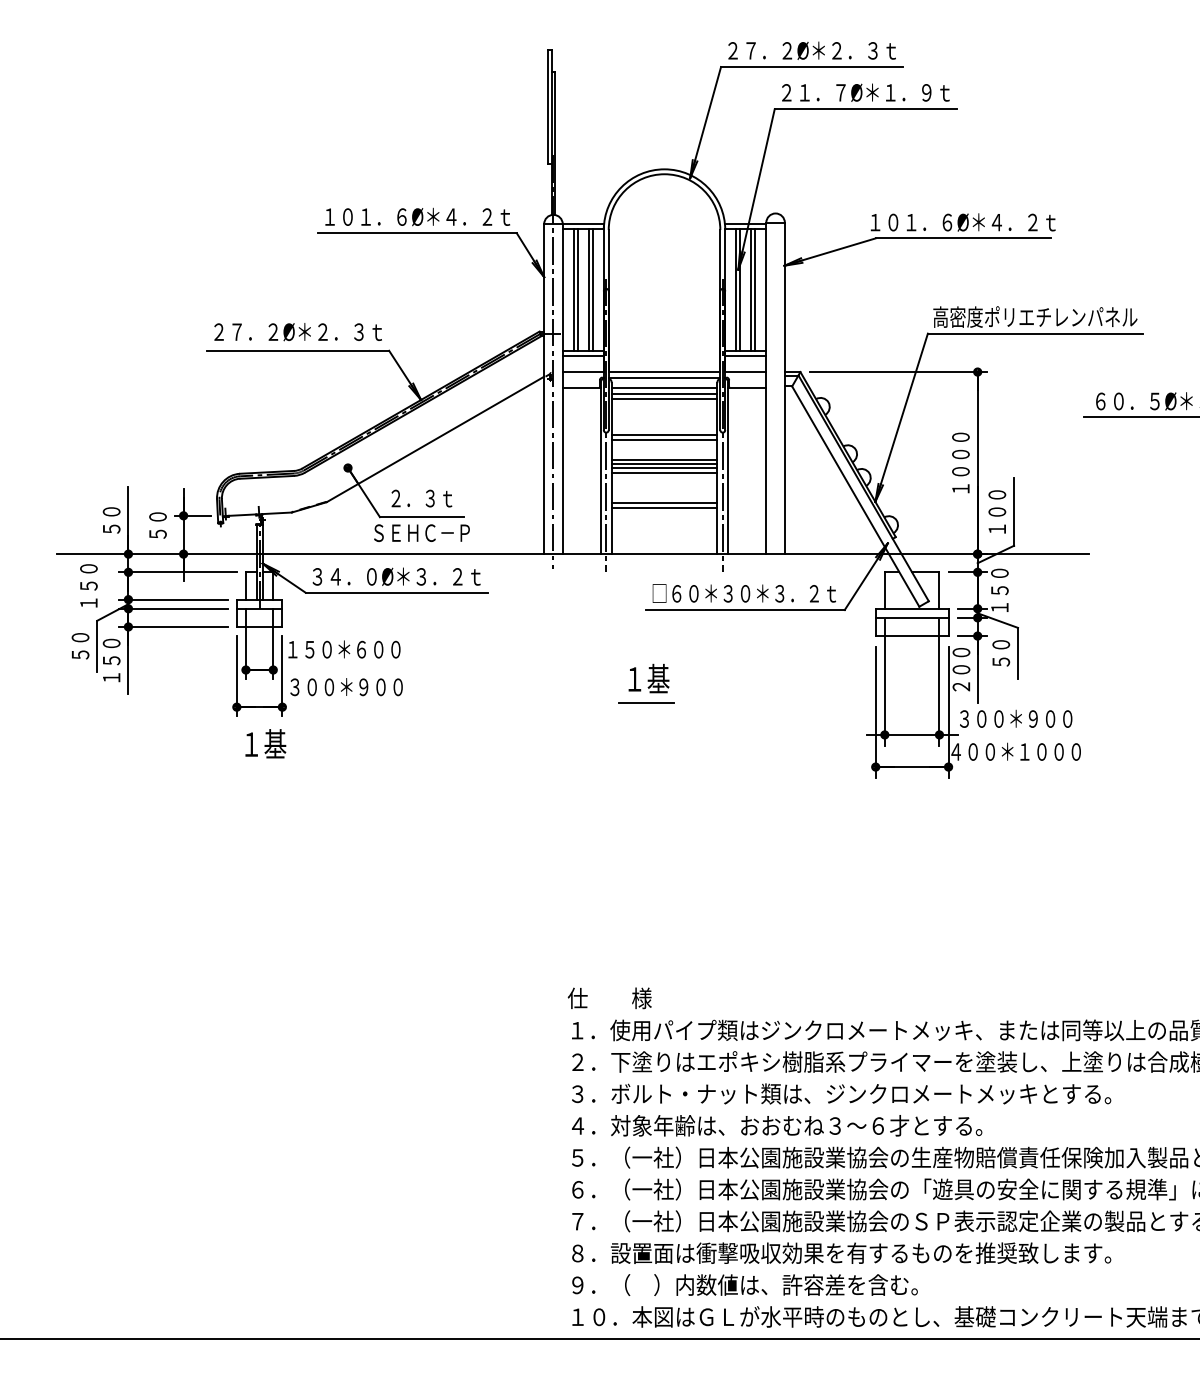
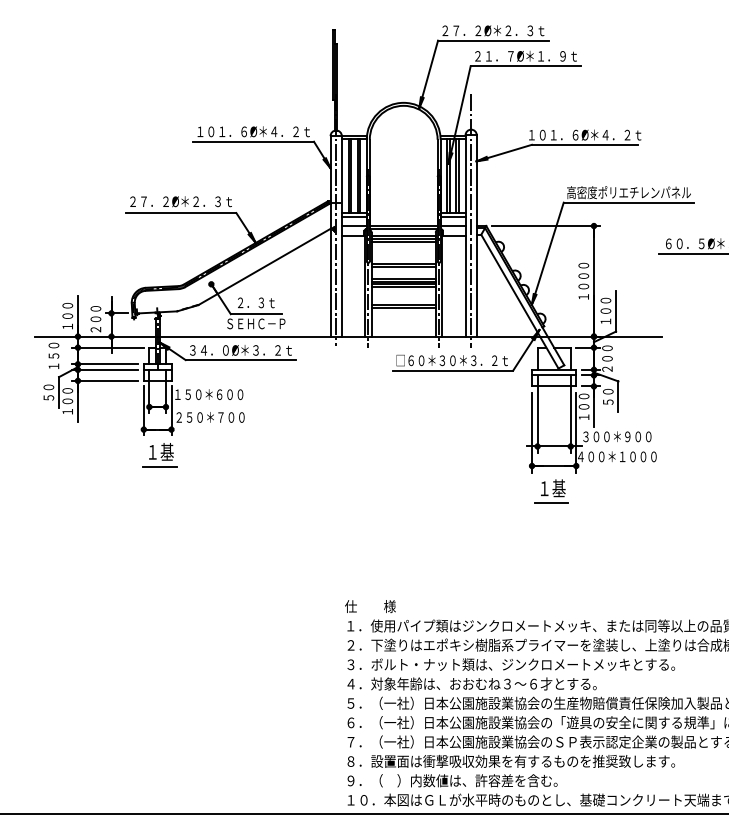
line: (776, 362) -> (471, 220), added
text: (111, 520) -> (67, 316), ５０ -> １００
text: (157, 525) -> (95, 319), ５０ -> ２００
text: (999, 598) -> (607, 363), １５０ -> ２００
text: (111, 660) -> (67, 401), １５０ -> １００
part: (646, 683) -> (551, 491), moved
text: (328, 687) -> (199, 417), ３００＊９００ -> ２５０＊７００
text: (960, 687) -> (583, 417), ２００ -> １００
line: (262, 767) -> (159, 466), added

